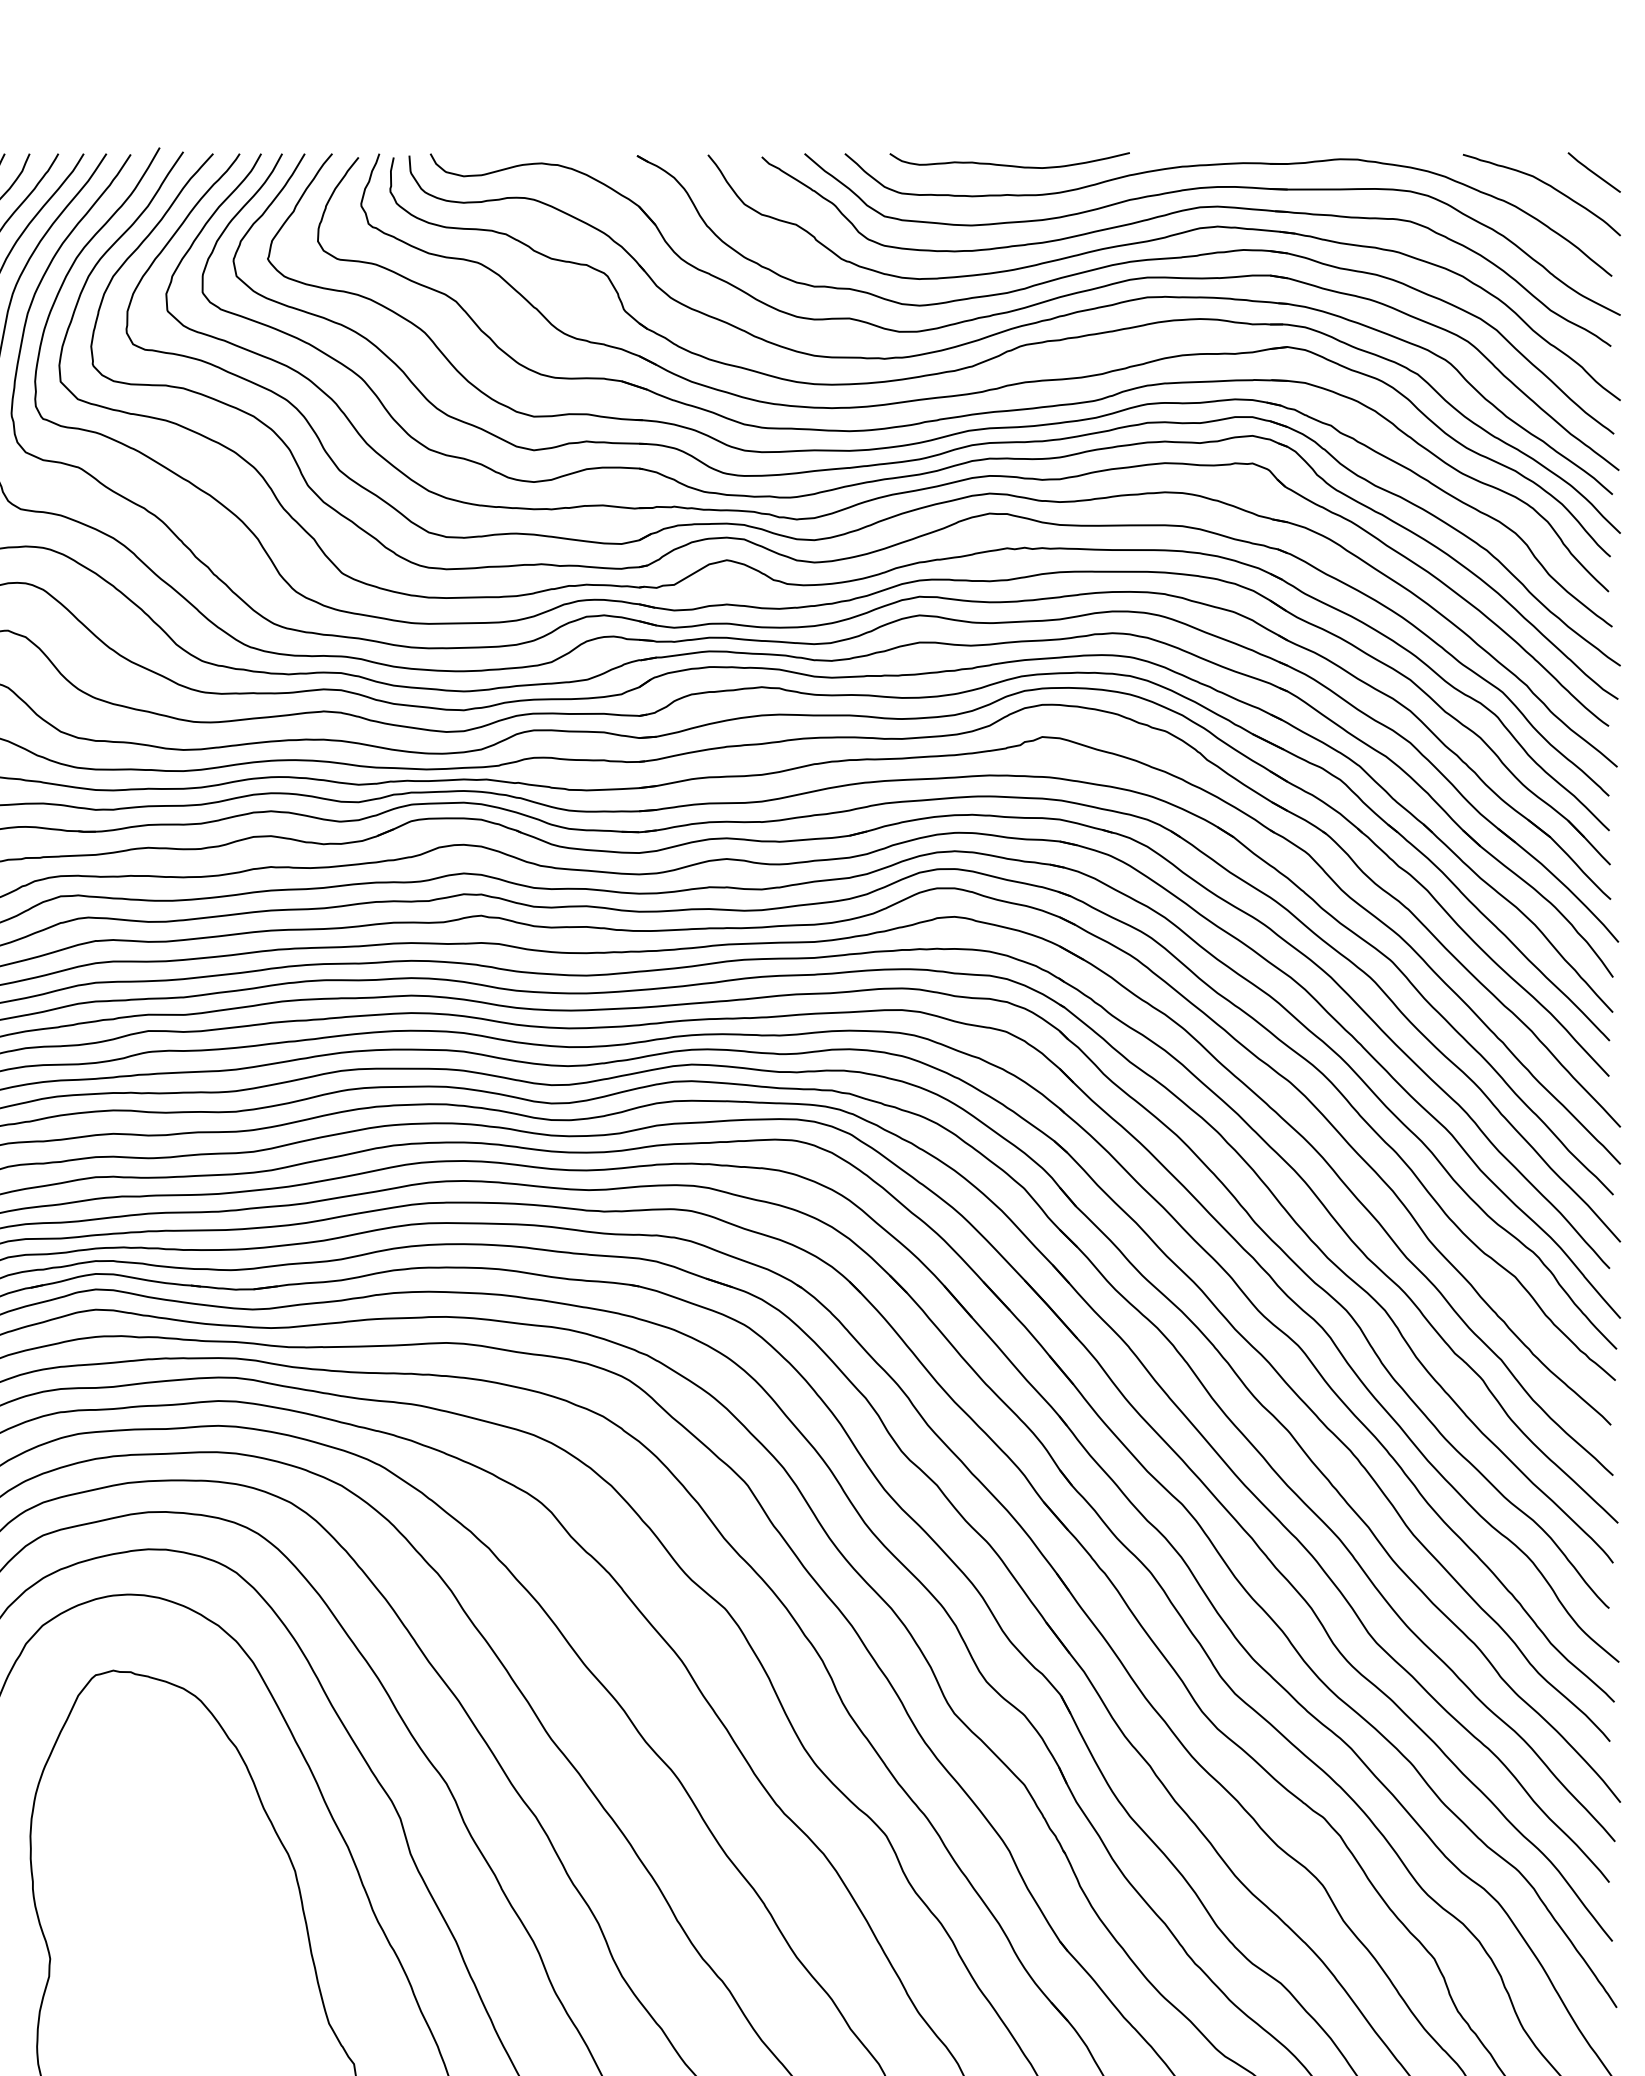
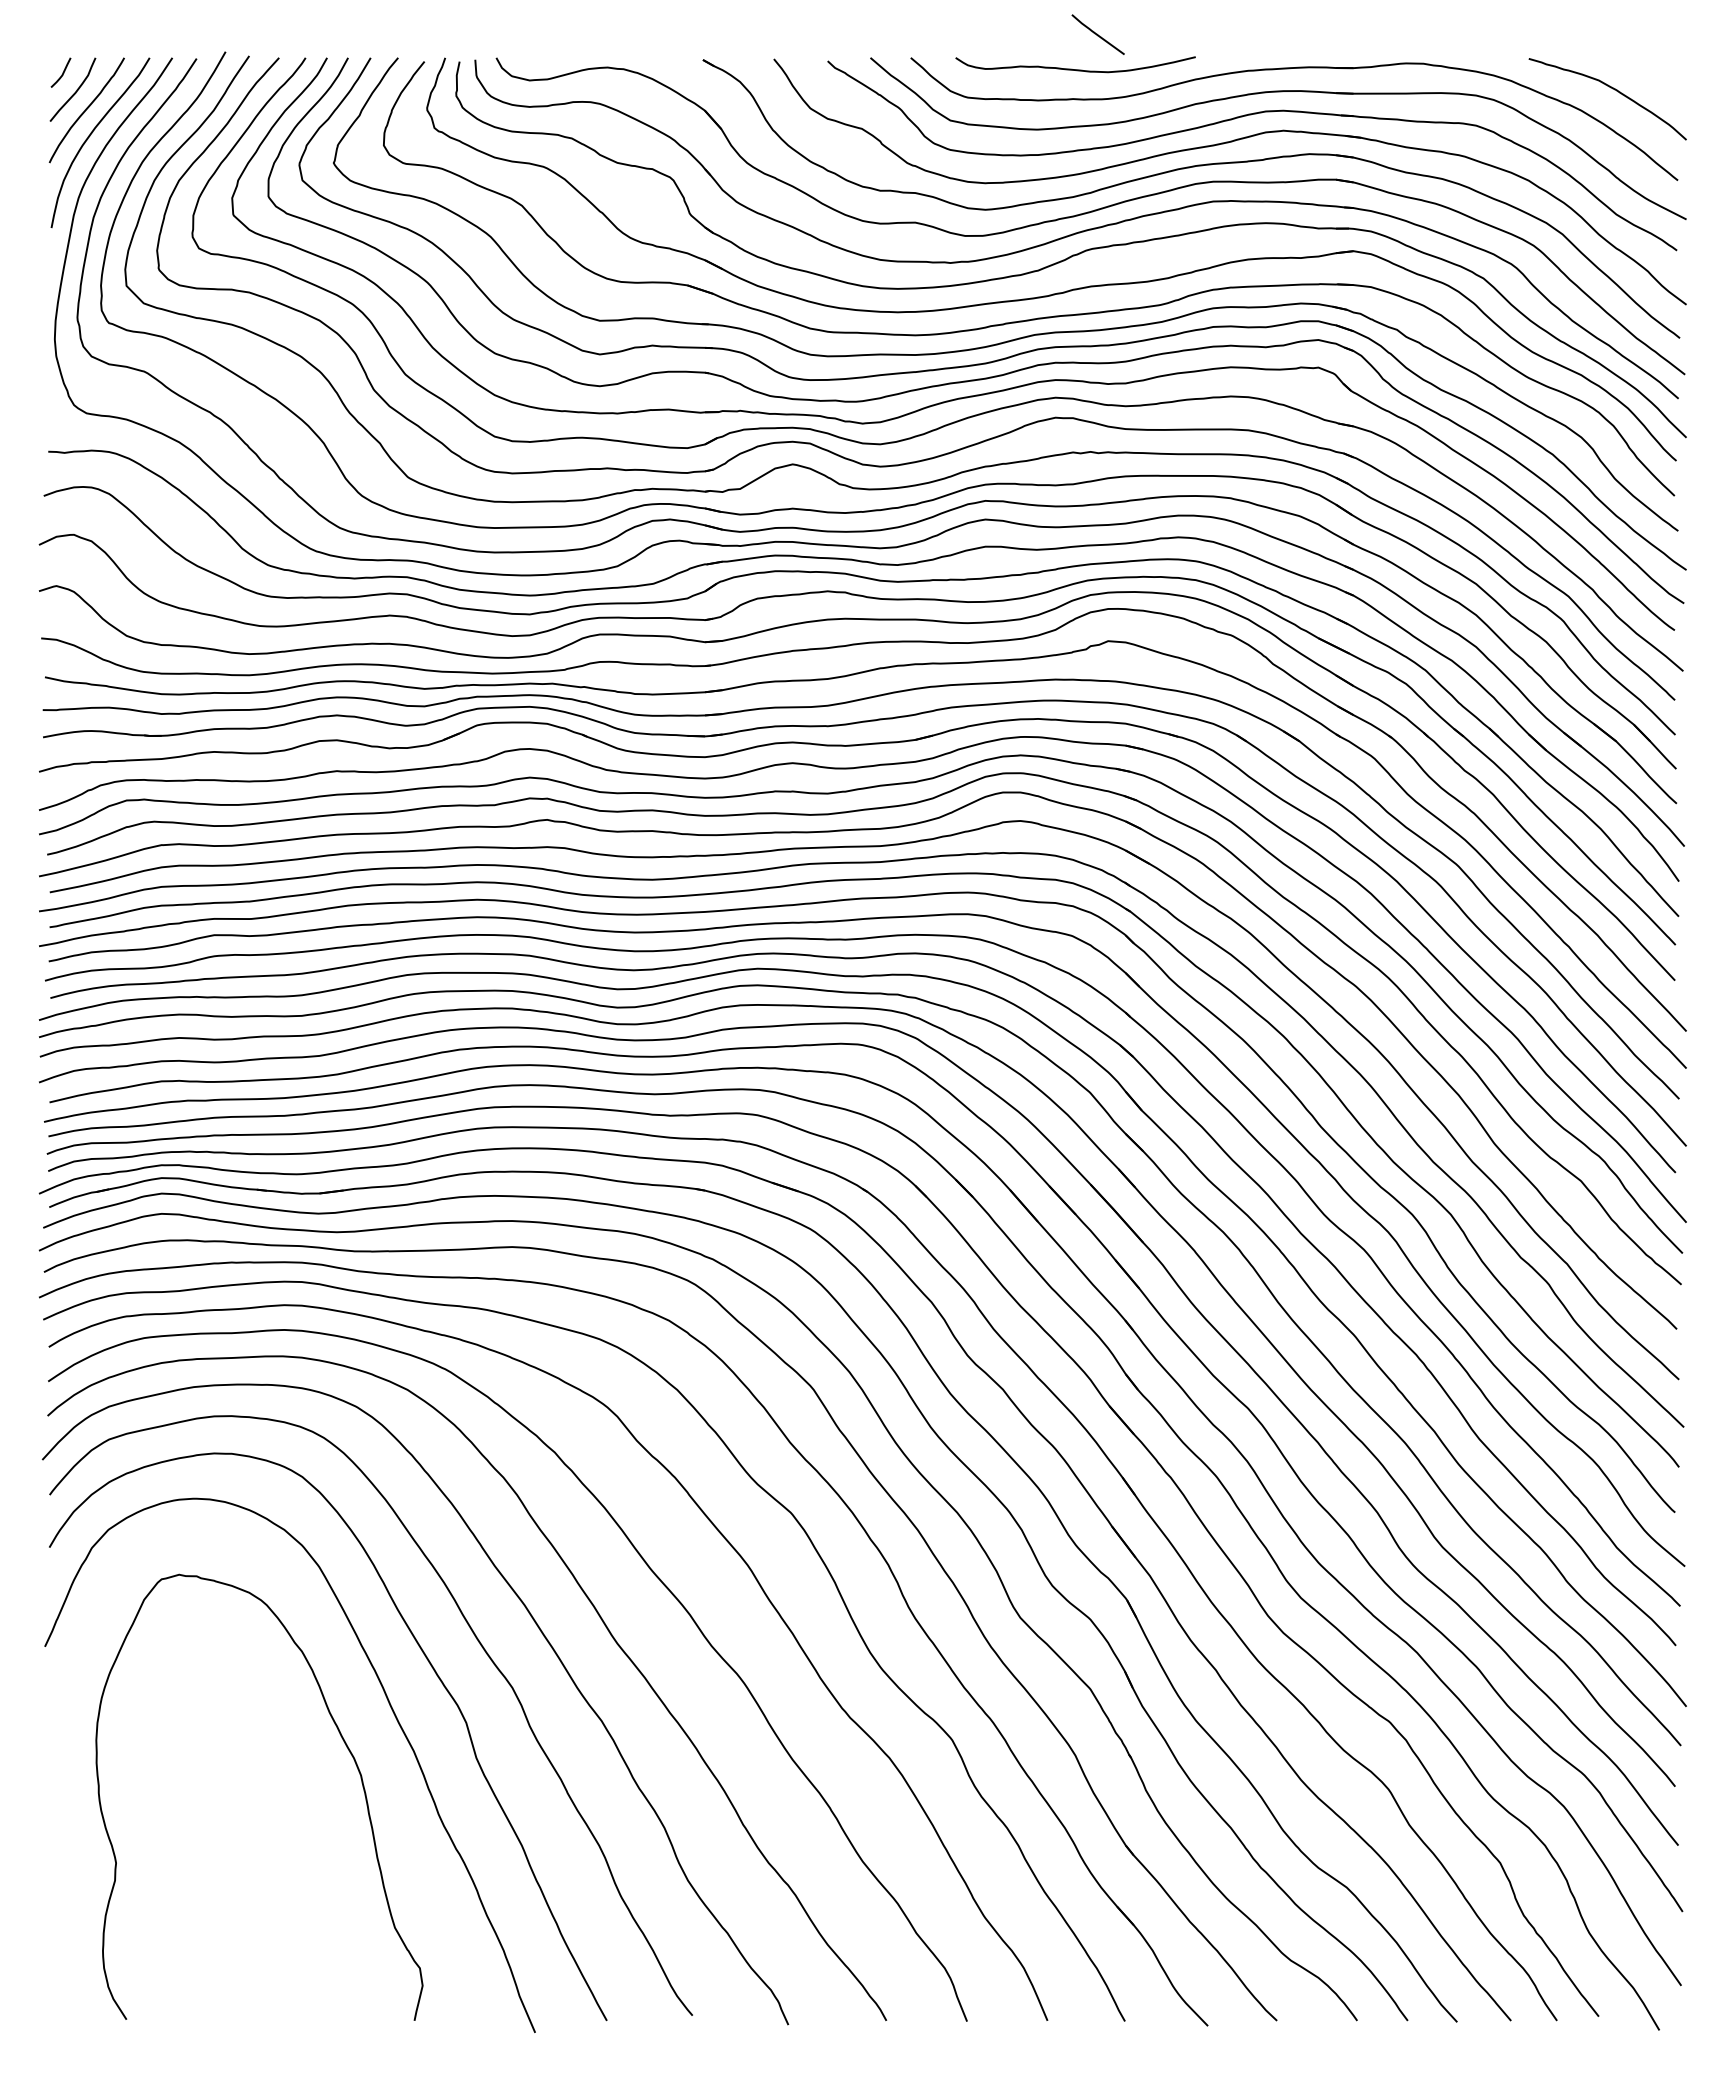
line: (1593, 172) -> (1097, 34), moved

